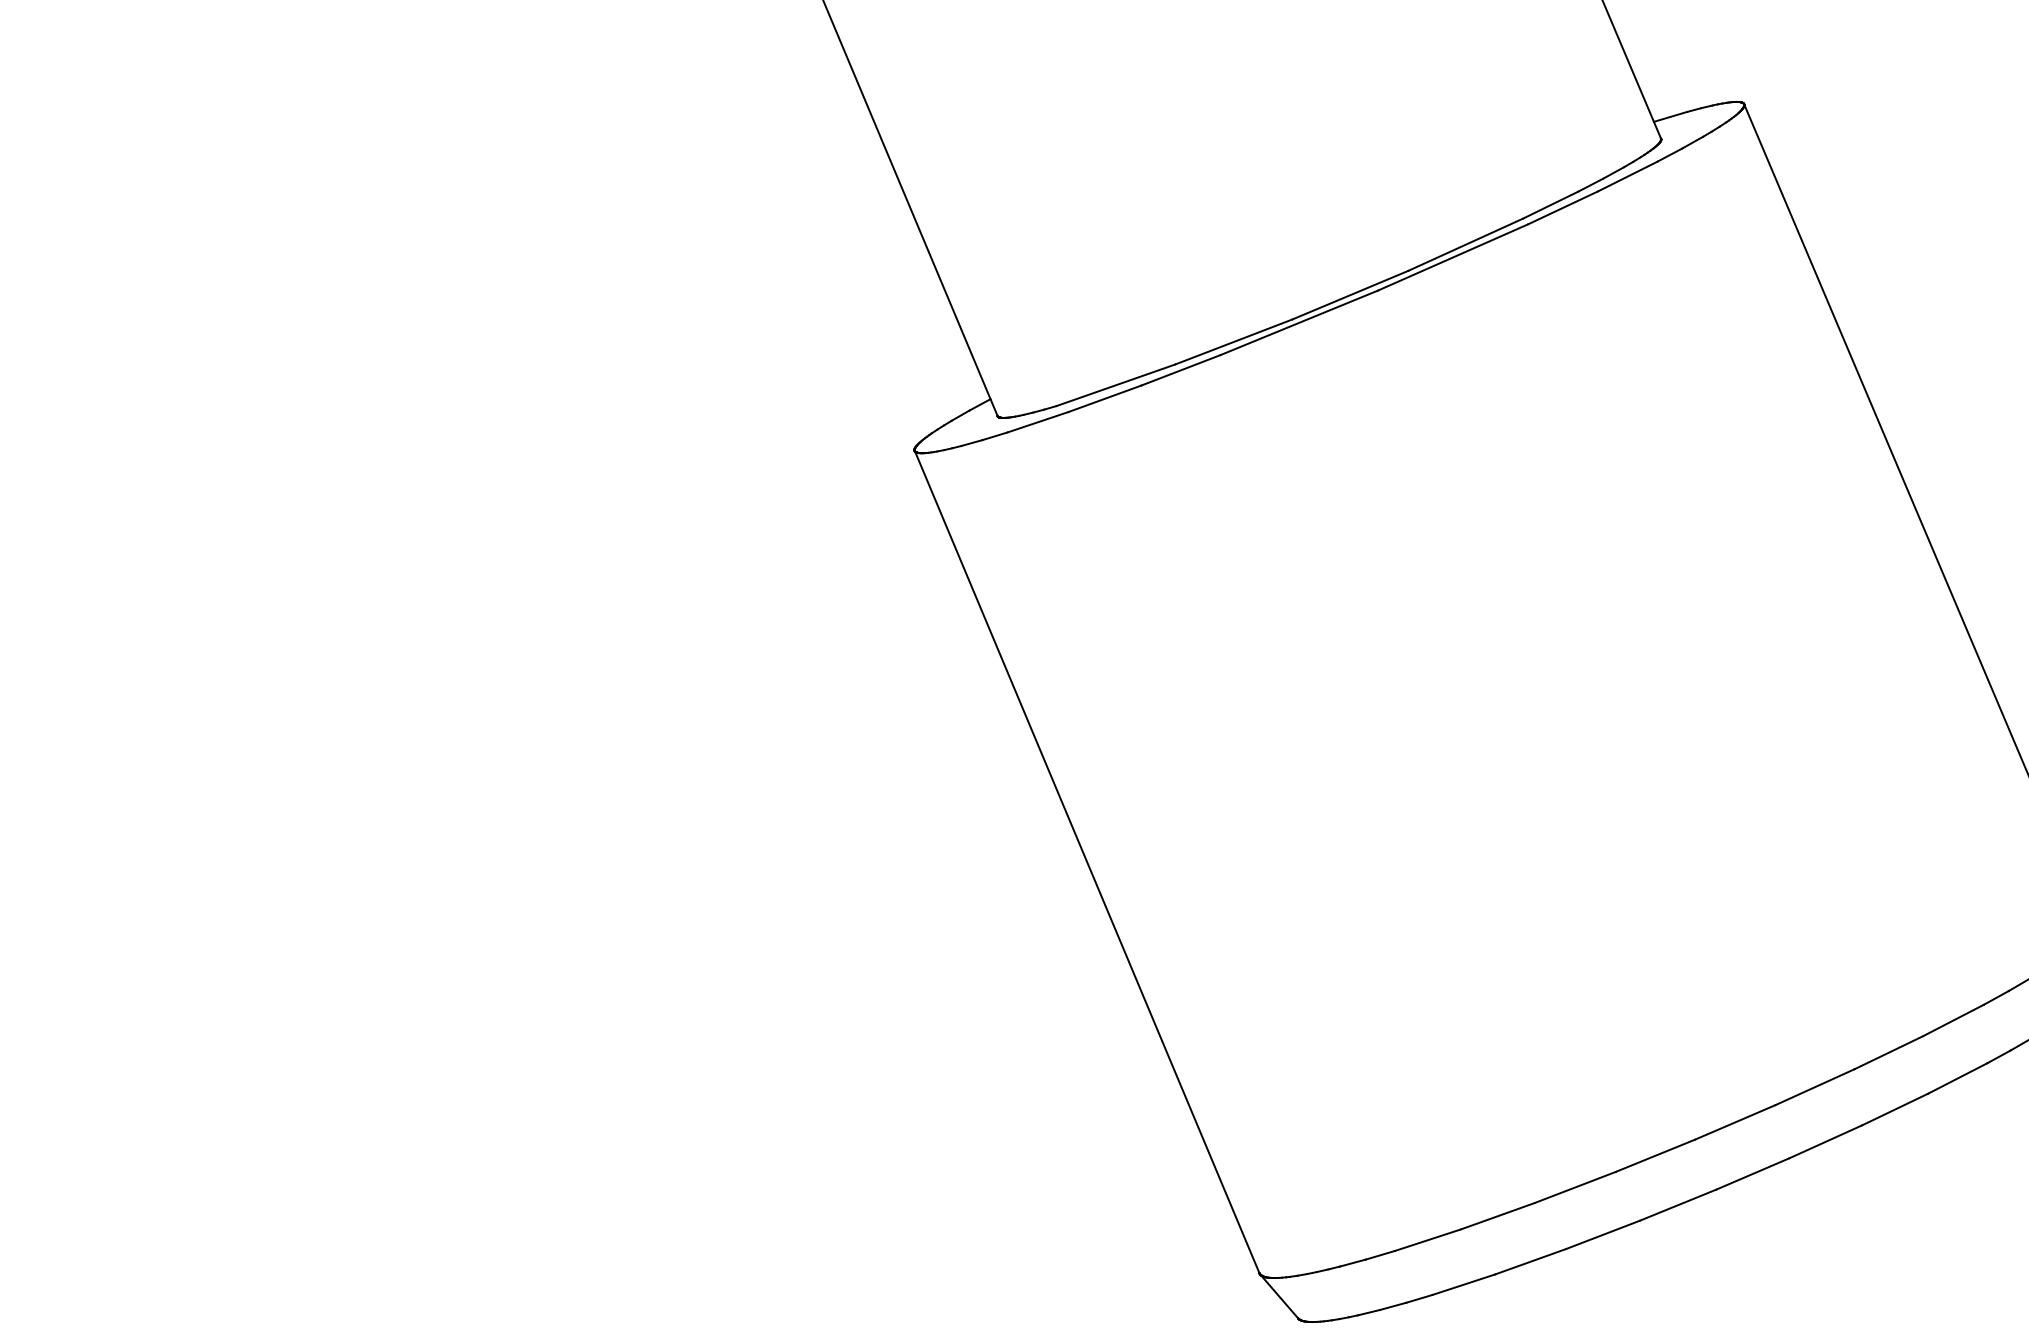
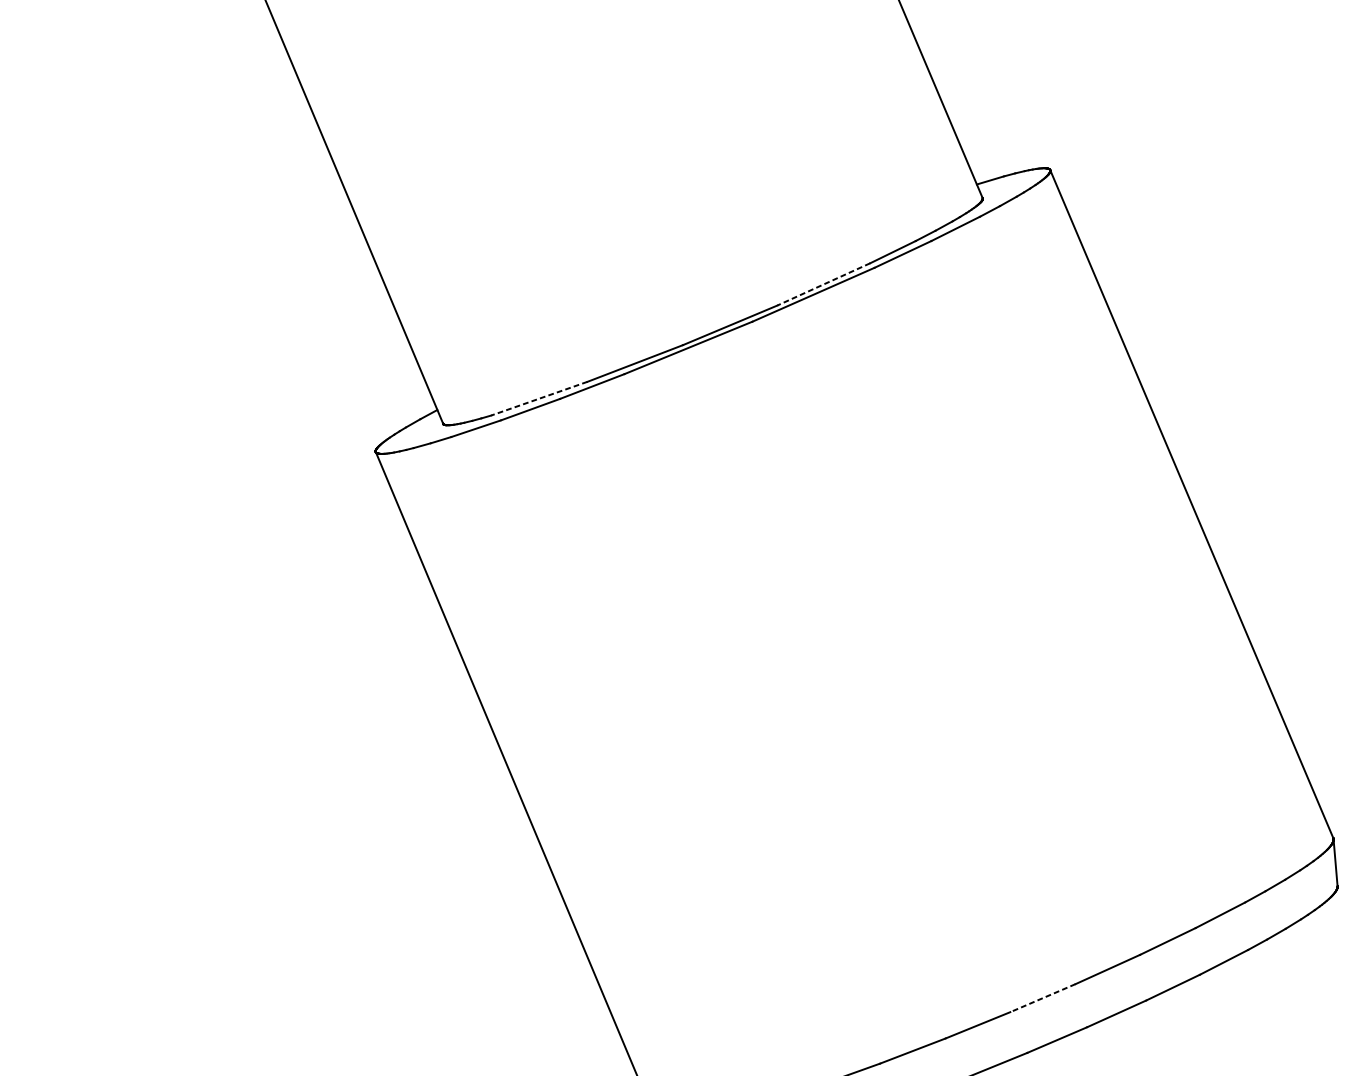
line: (1465, 244) -> (823, 284), solid -> dashed
line: (1115, 385) -> (539, 398), solid -> dashed
line: (1735, 1122) -> (1043, 998), solid -> dashed

